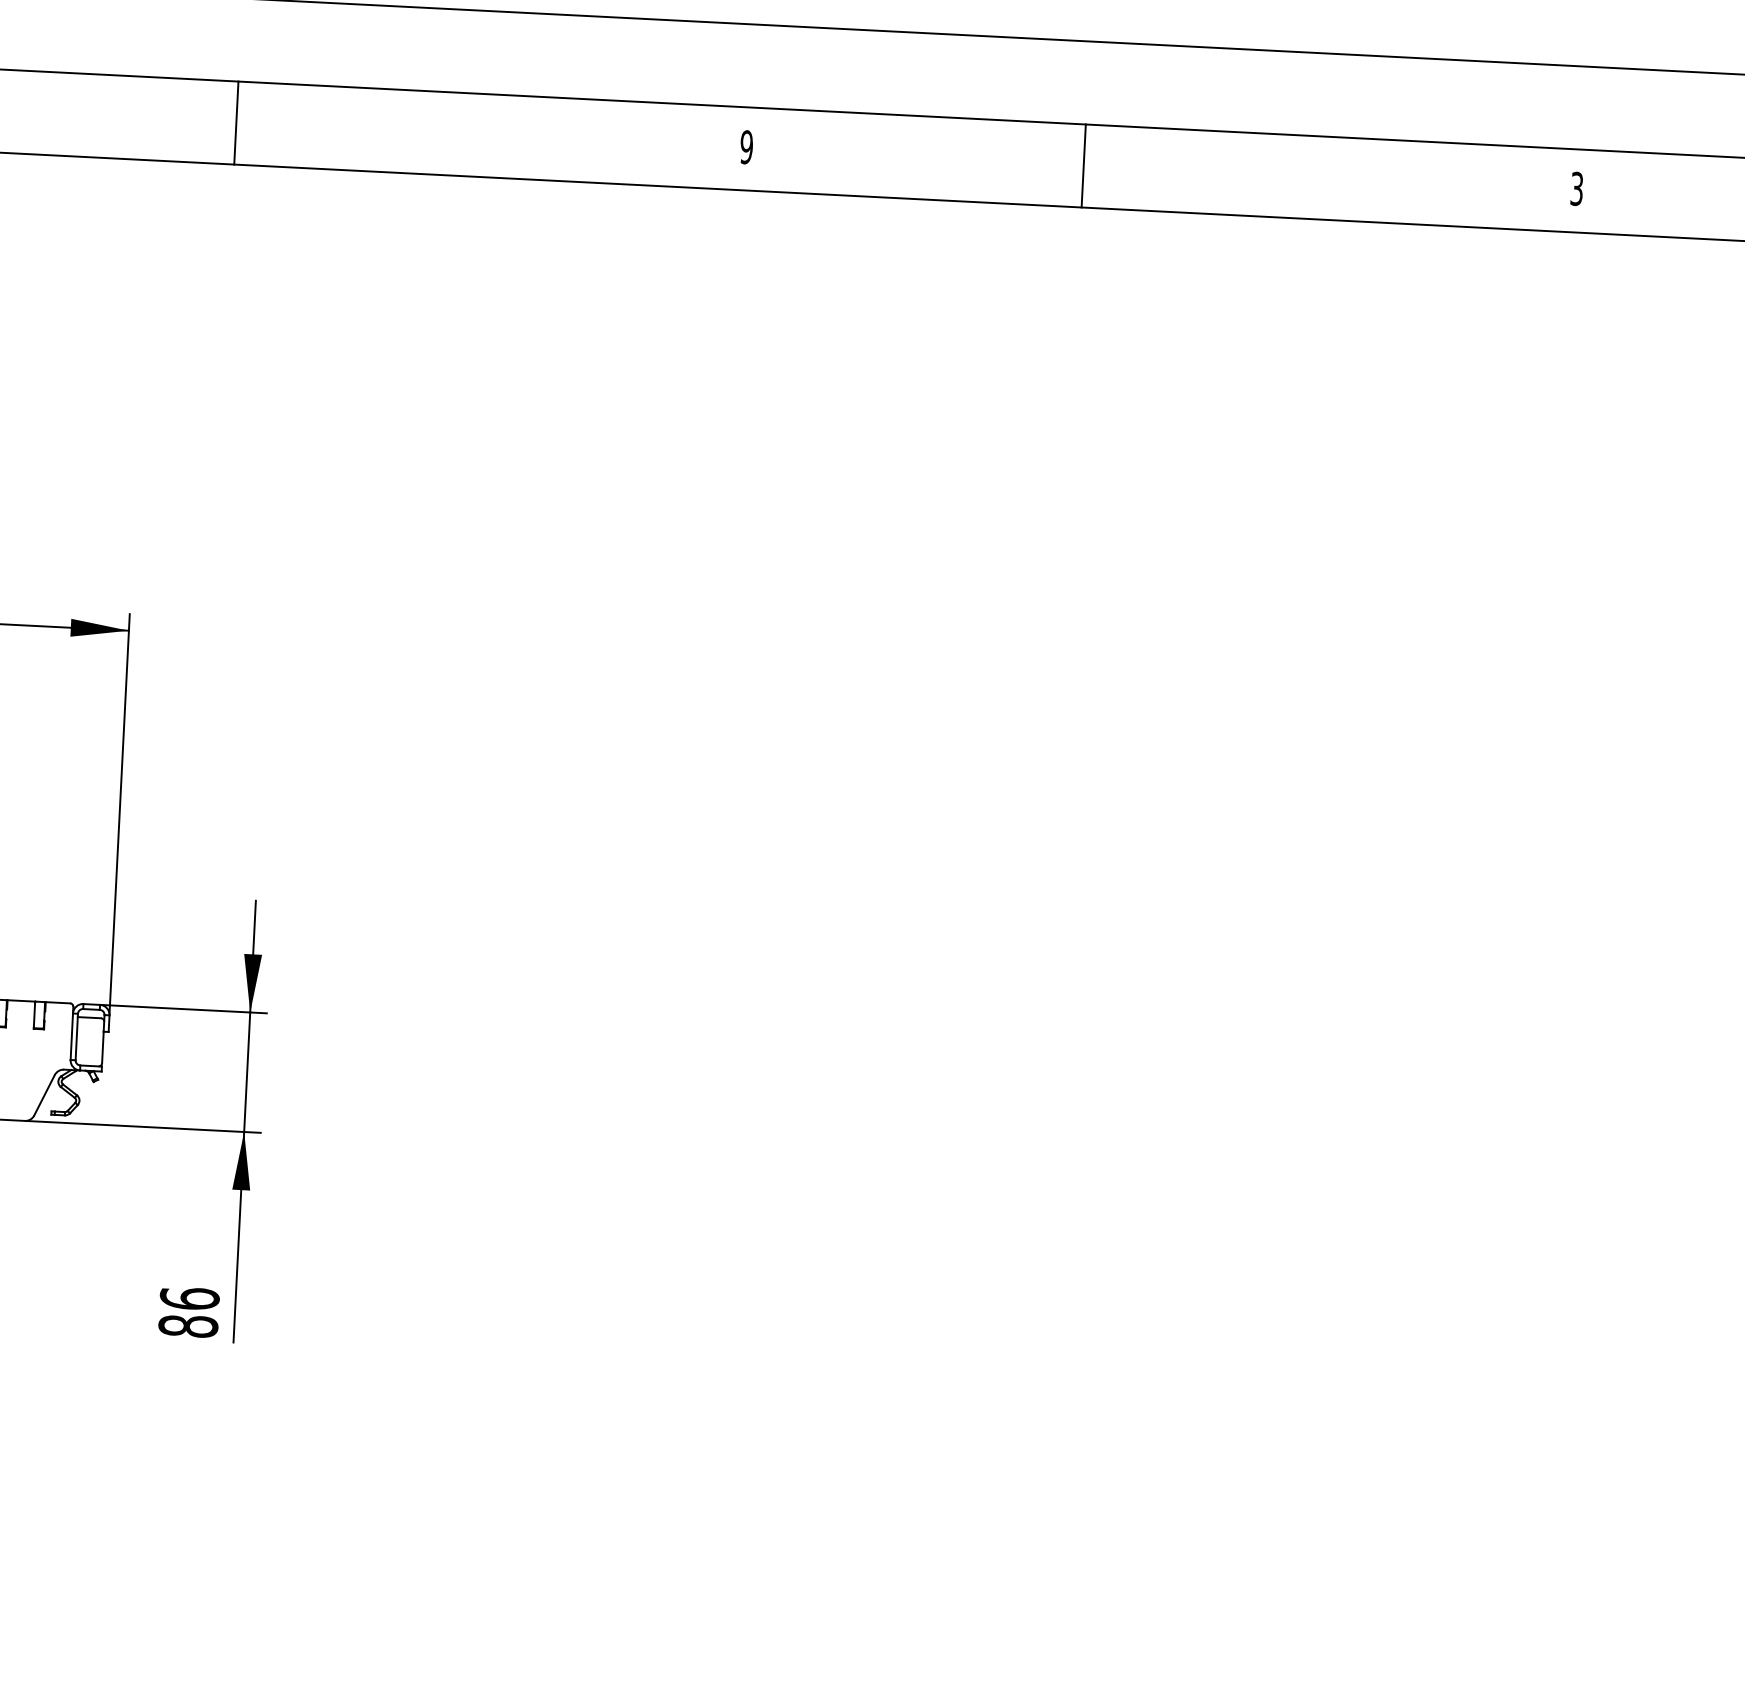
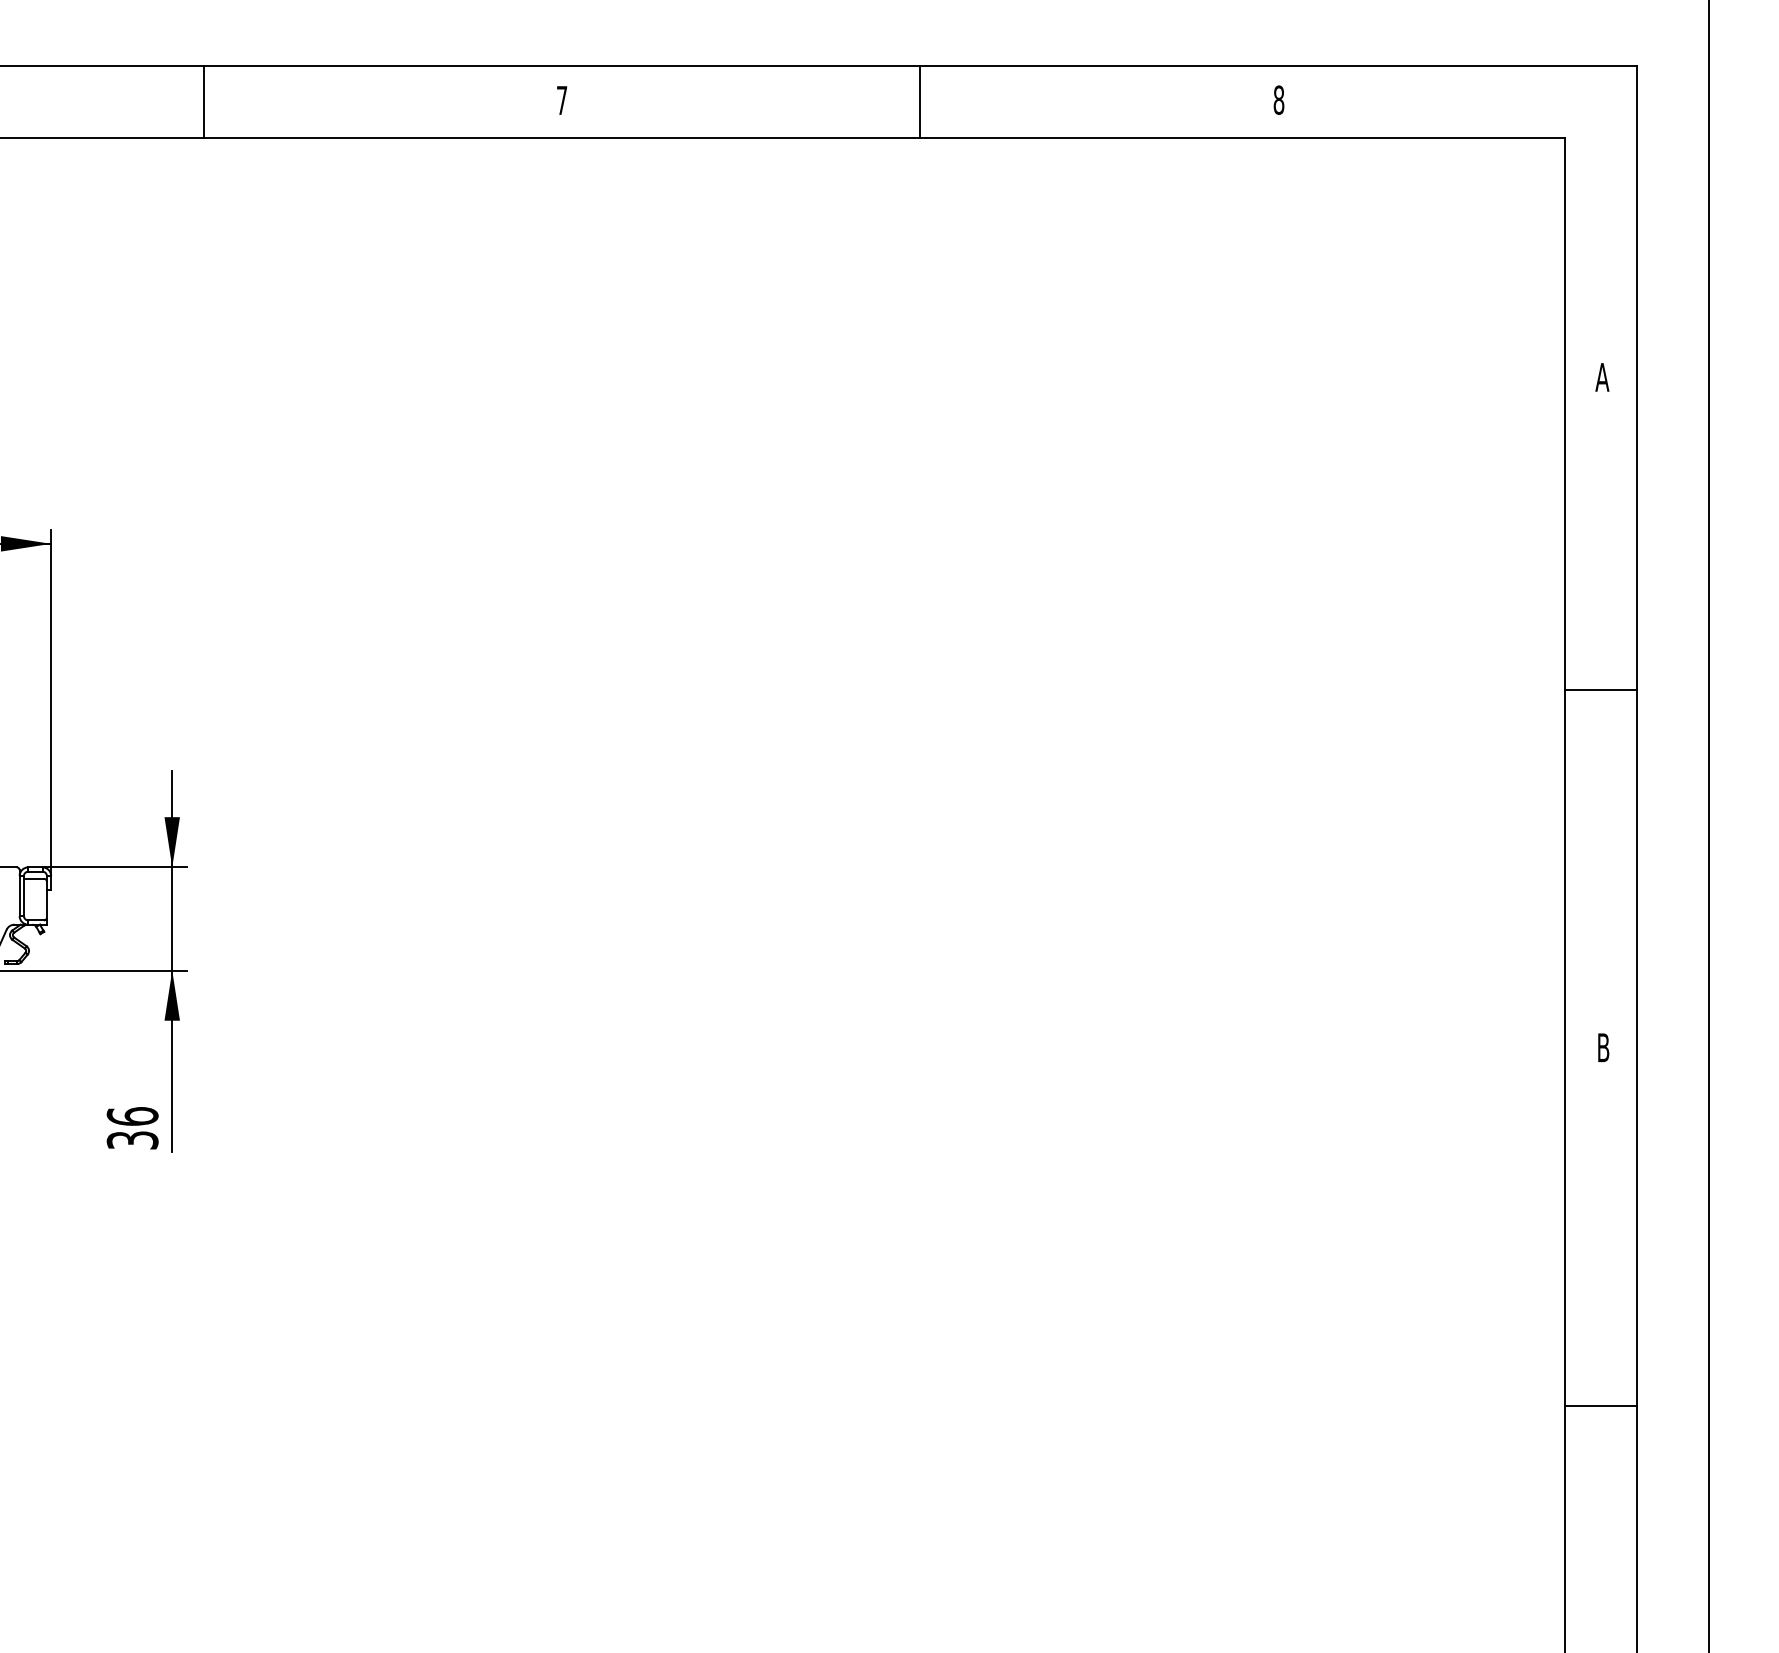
line: (236, 122) -> (203, 101), moved
text: (746, 147) -> (561, 100), 9 -> 7
line: (1084, 165) -> (920, 101), moved
text: (1576, 188) -> (1278, 99), 3 -> 8
text: (188, 1326) -> (132, 1140), 86 -> 36

